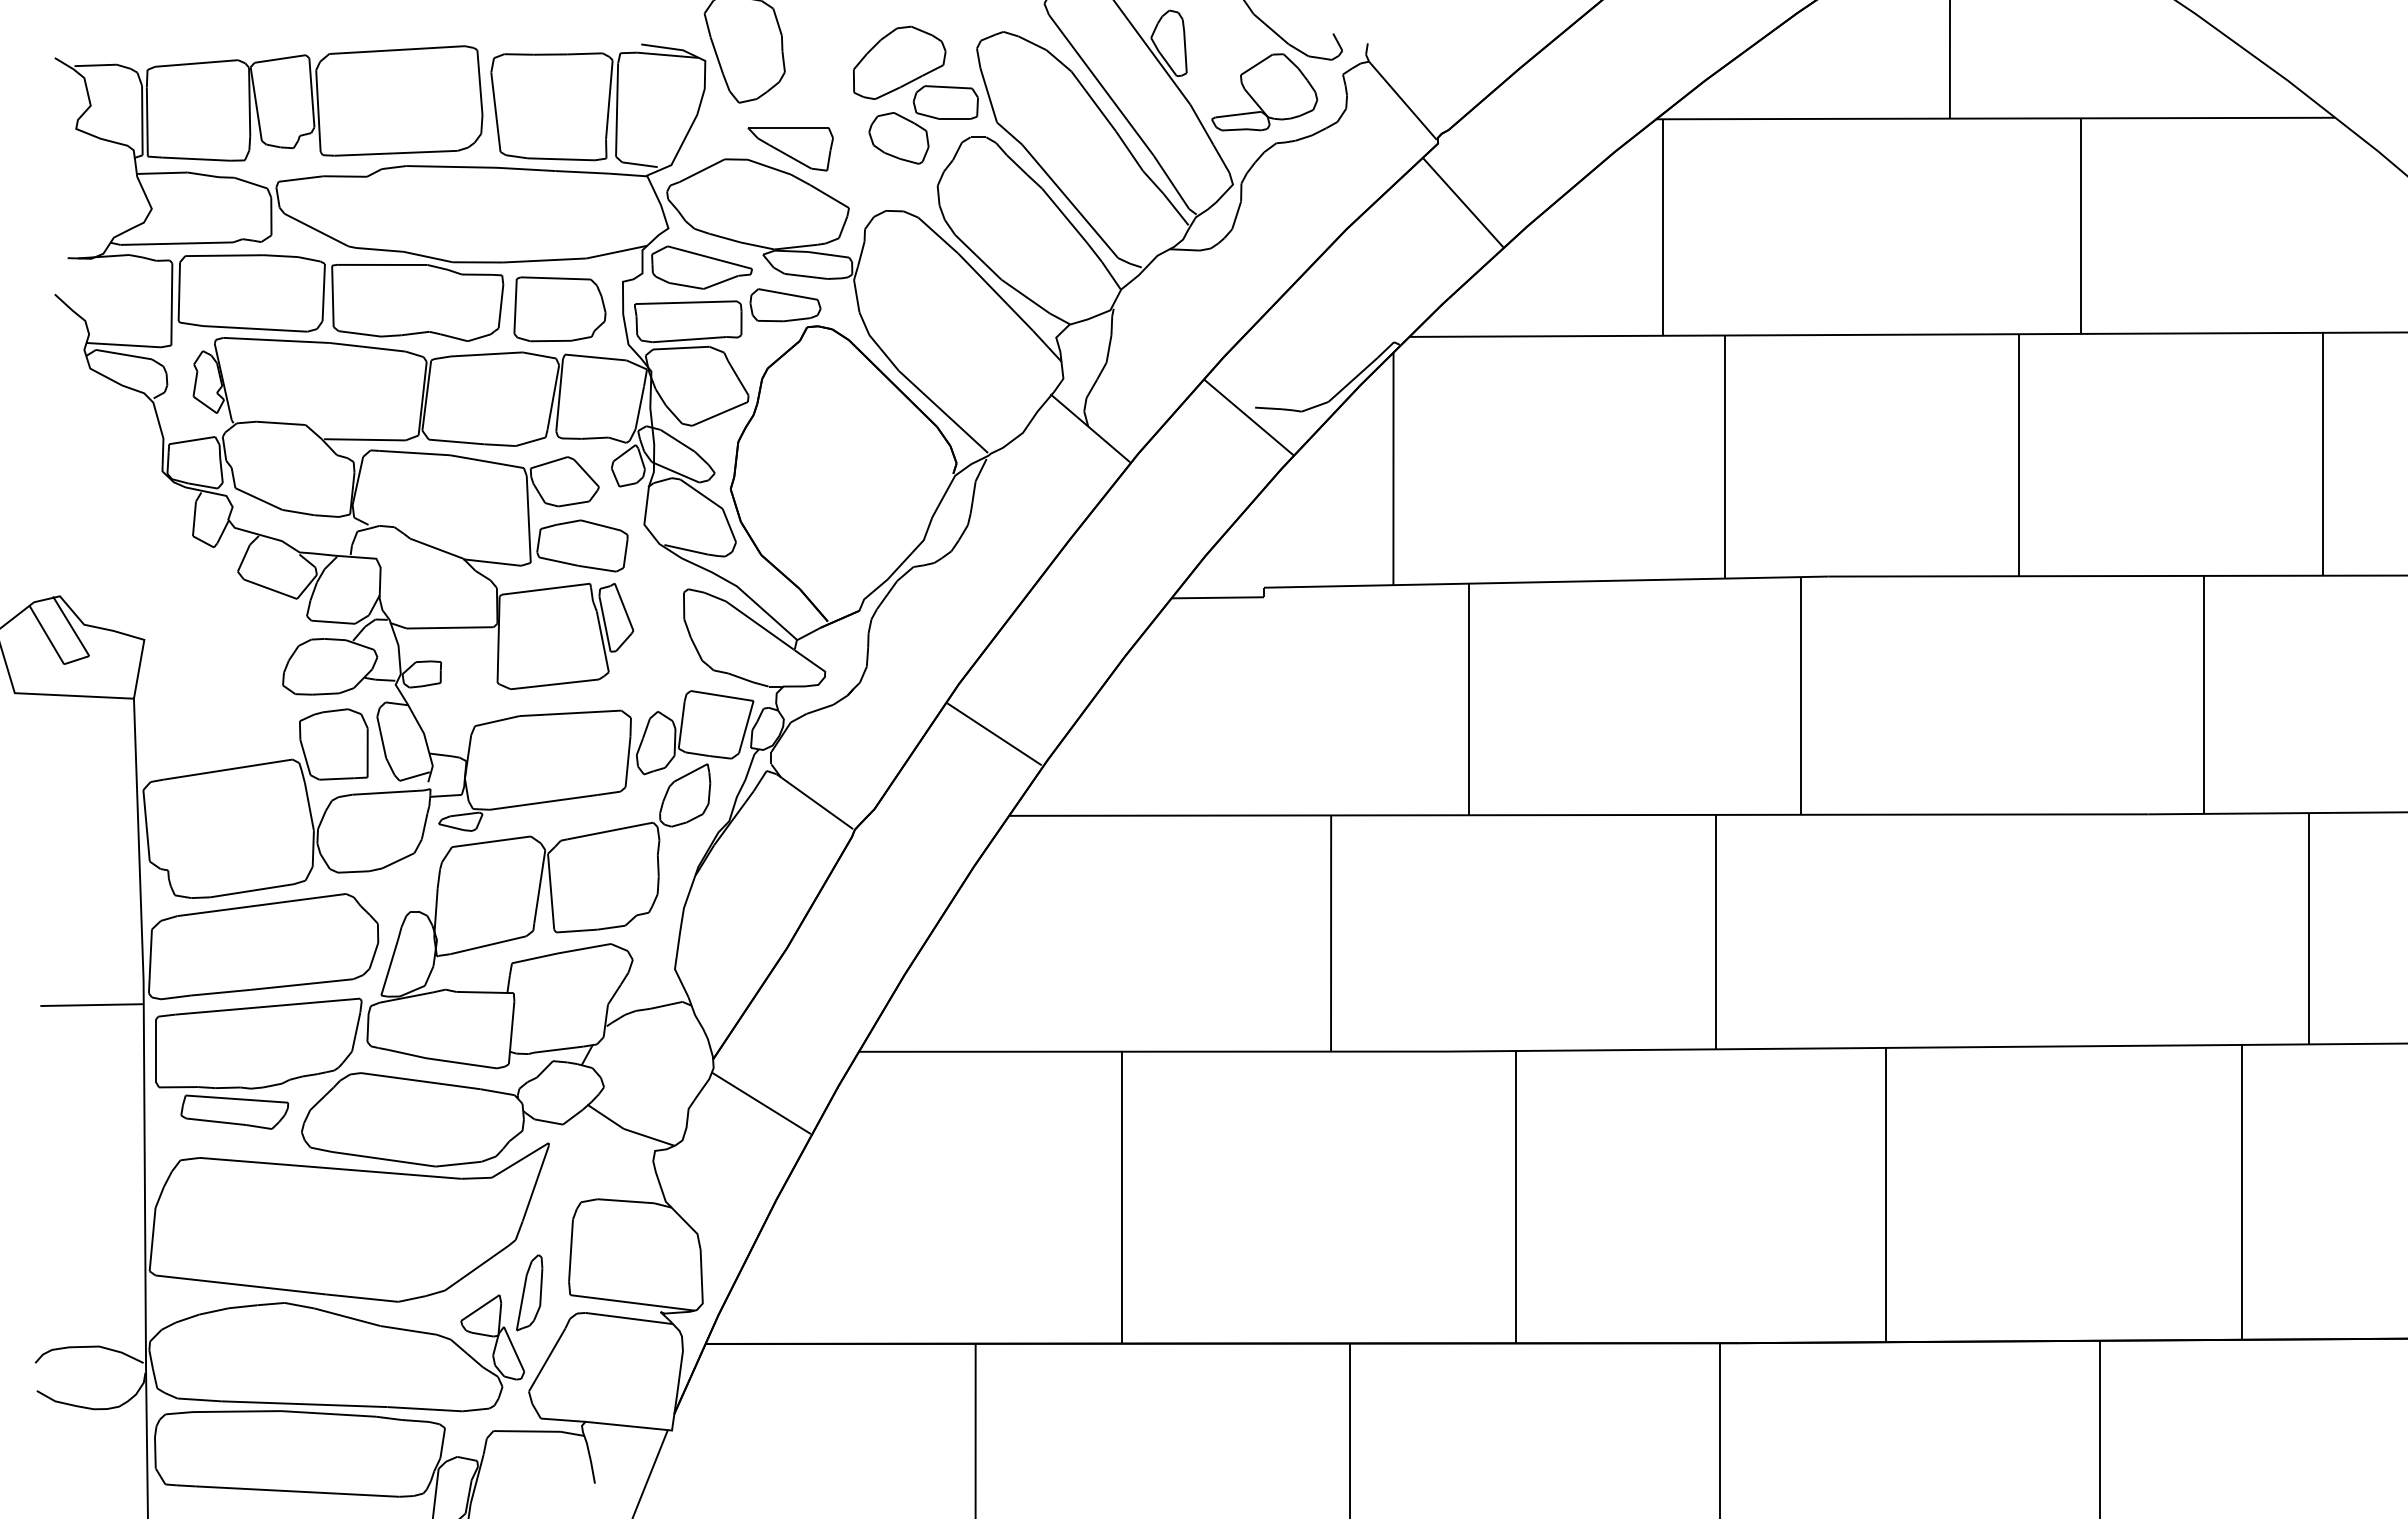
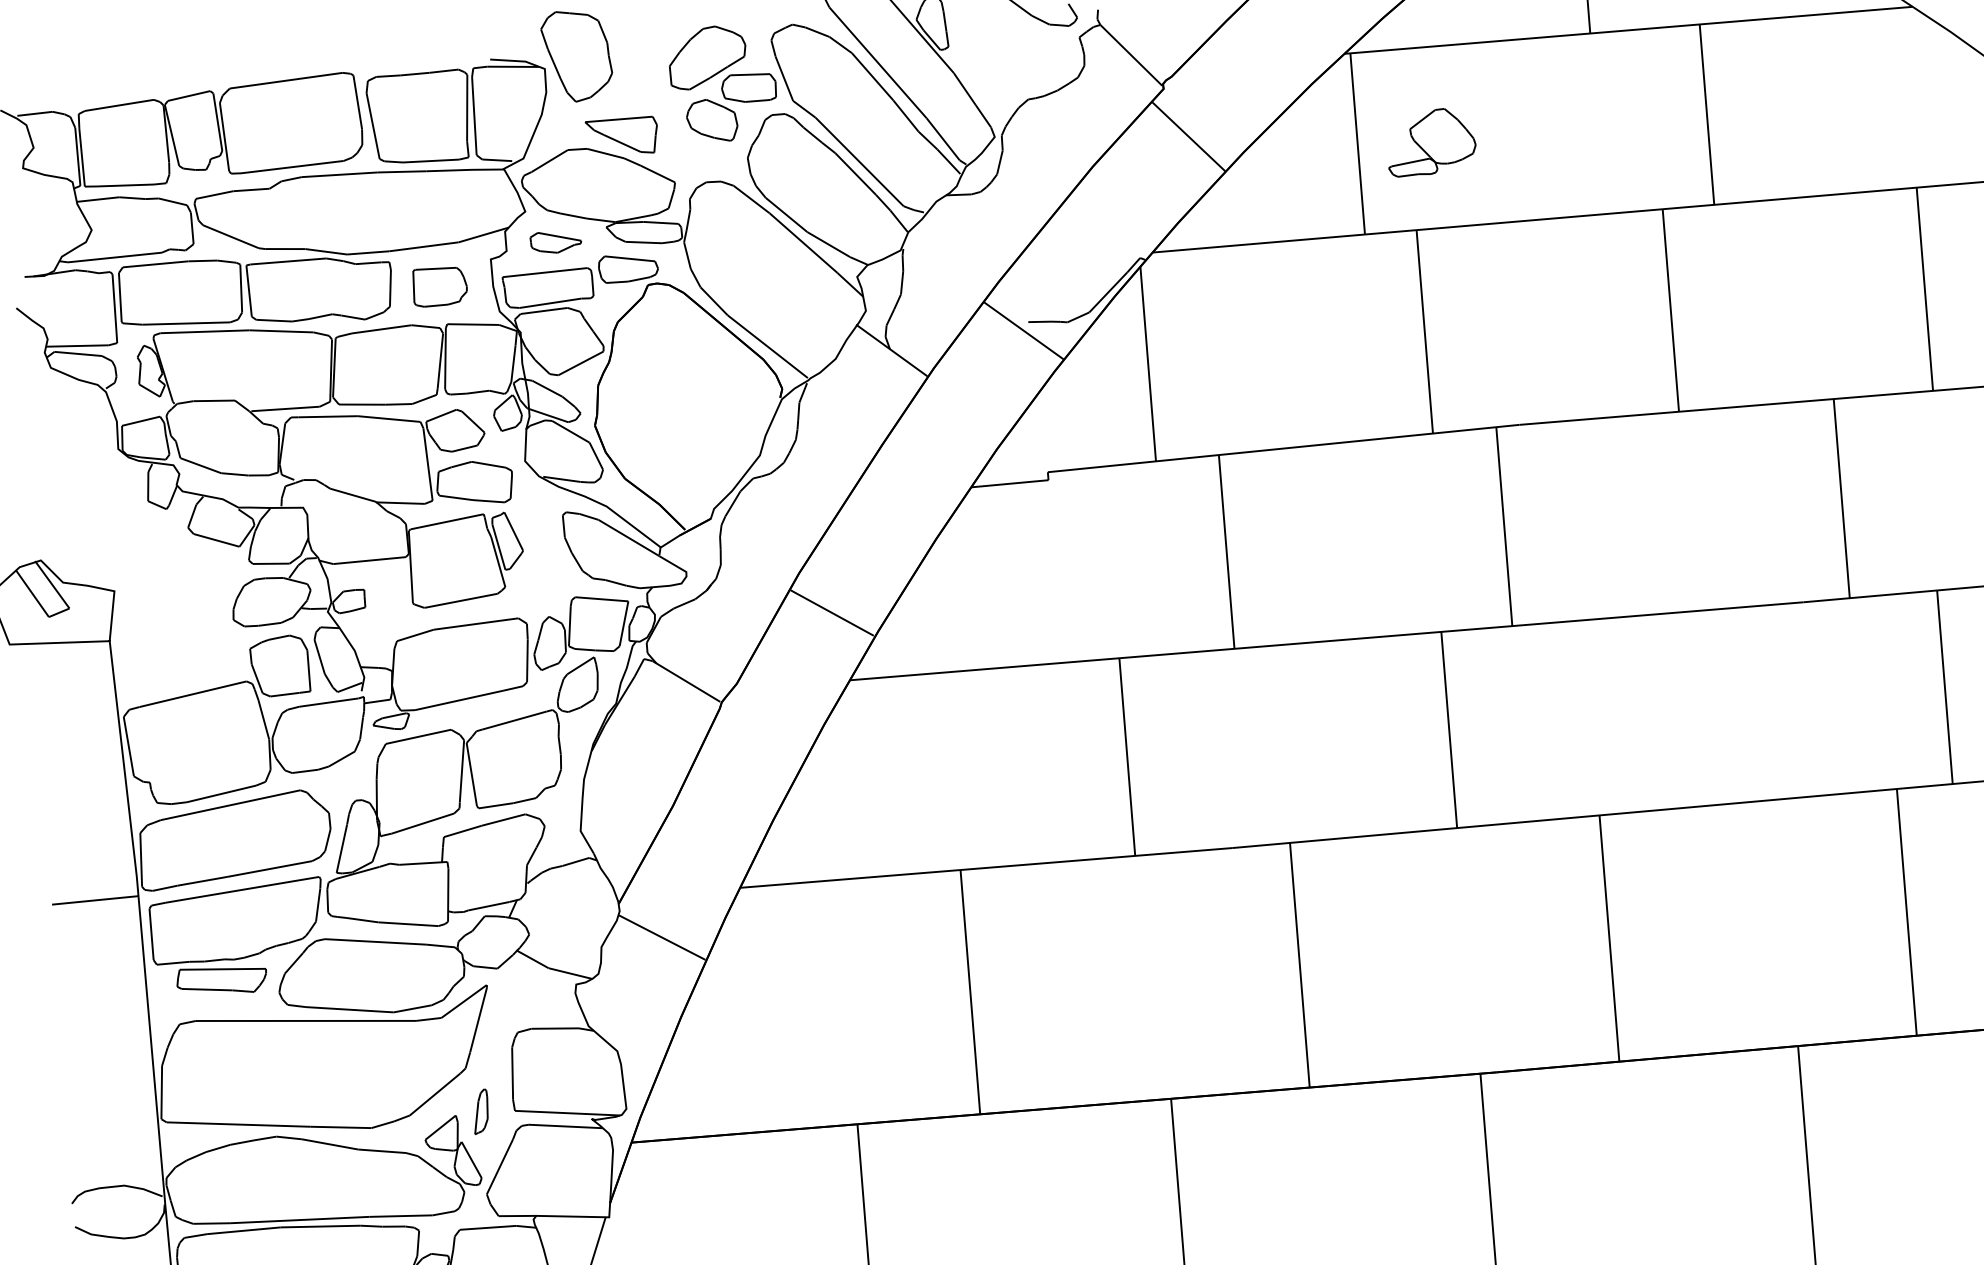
part: (1264, 92) -> (1431, 142), moved
part: (701, 267) -> (555, 242), size x0.6
part: (559, 309) -> (439, 286), size x0.7
part: (529, 1292) -> (480, 1111), size x0.7

